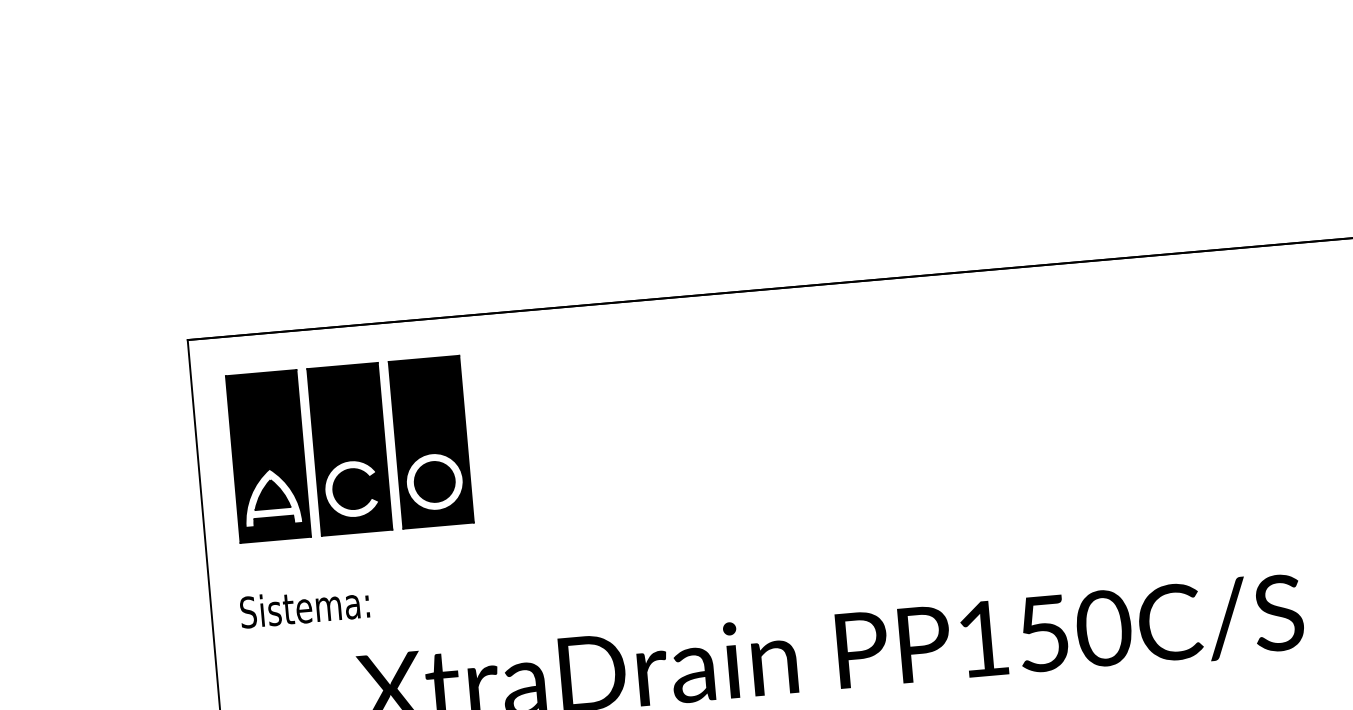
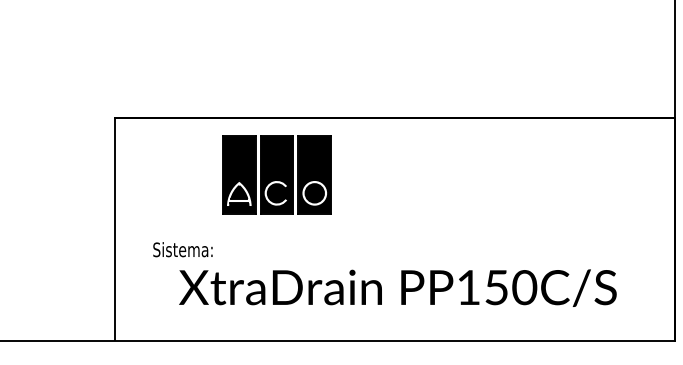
part: (348, 448) -> (276, 174), moved
text: (303, 606) -> (182, 249), moved

